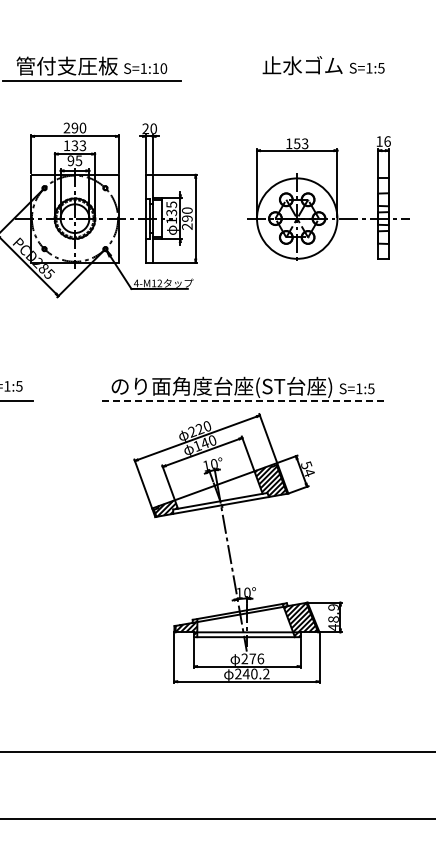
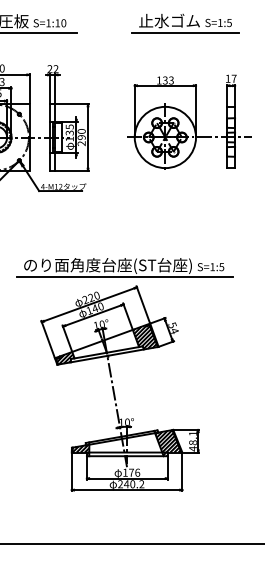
line: (323, 81) -> (185, 33), added
text: (153, 128) -> (55, 68), 20 -> 22
text: (387, 141) -> (234, 78), 16 -> 17
text: (297, 143) -> (165, 80), 153 -> 133
line: (244, 401) -> (125, 276), dashed -> solid
text: (333, 607) -> (193, 433), 48.9 -> 48.1
text: (244, 658) -> (125, 472), 276 -> 176

